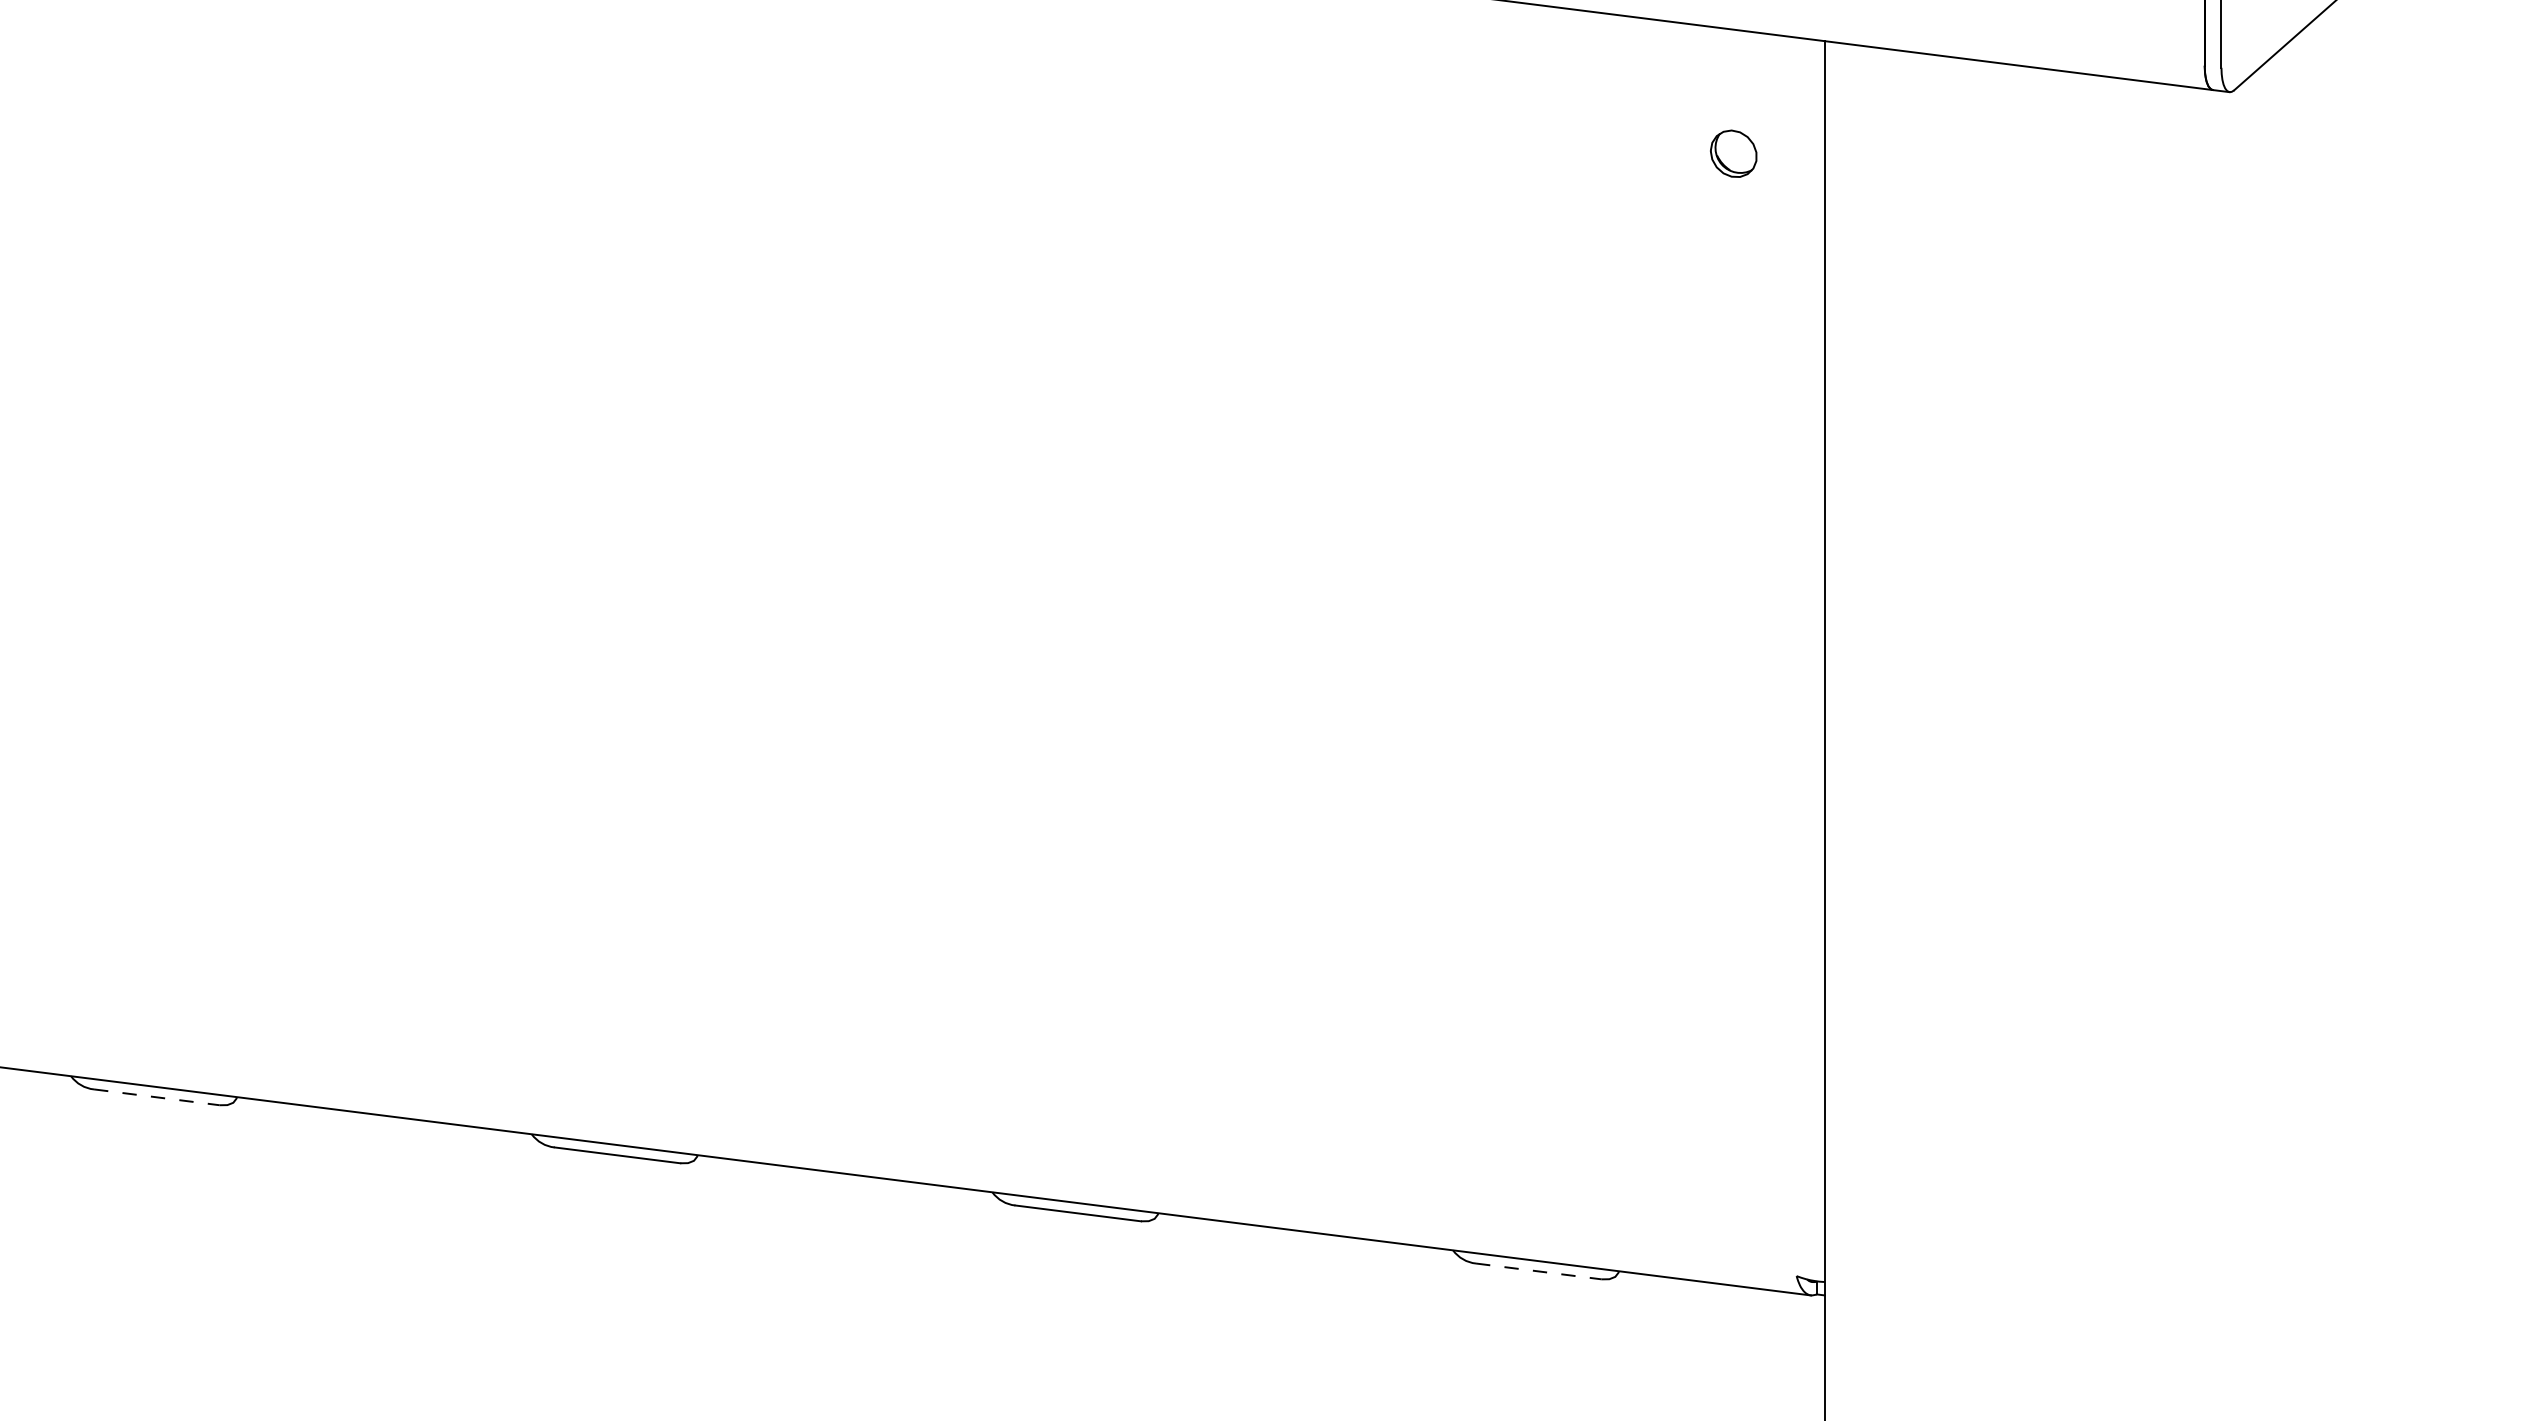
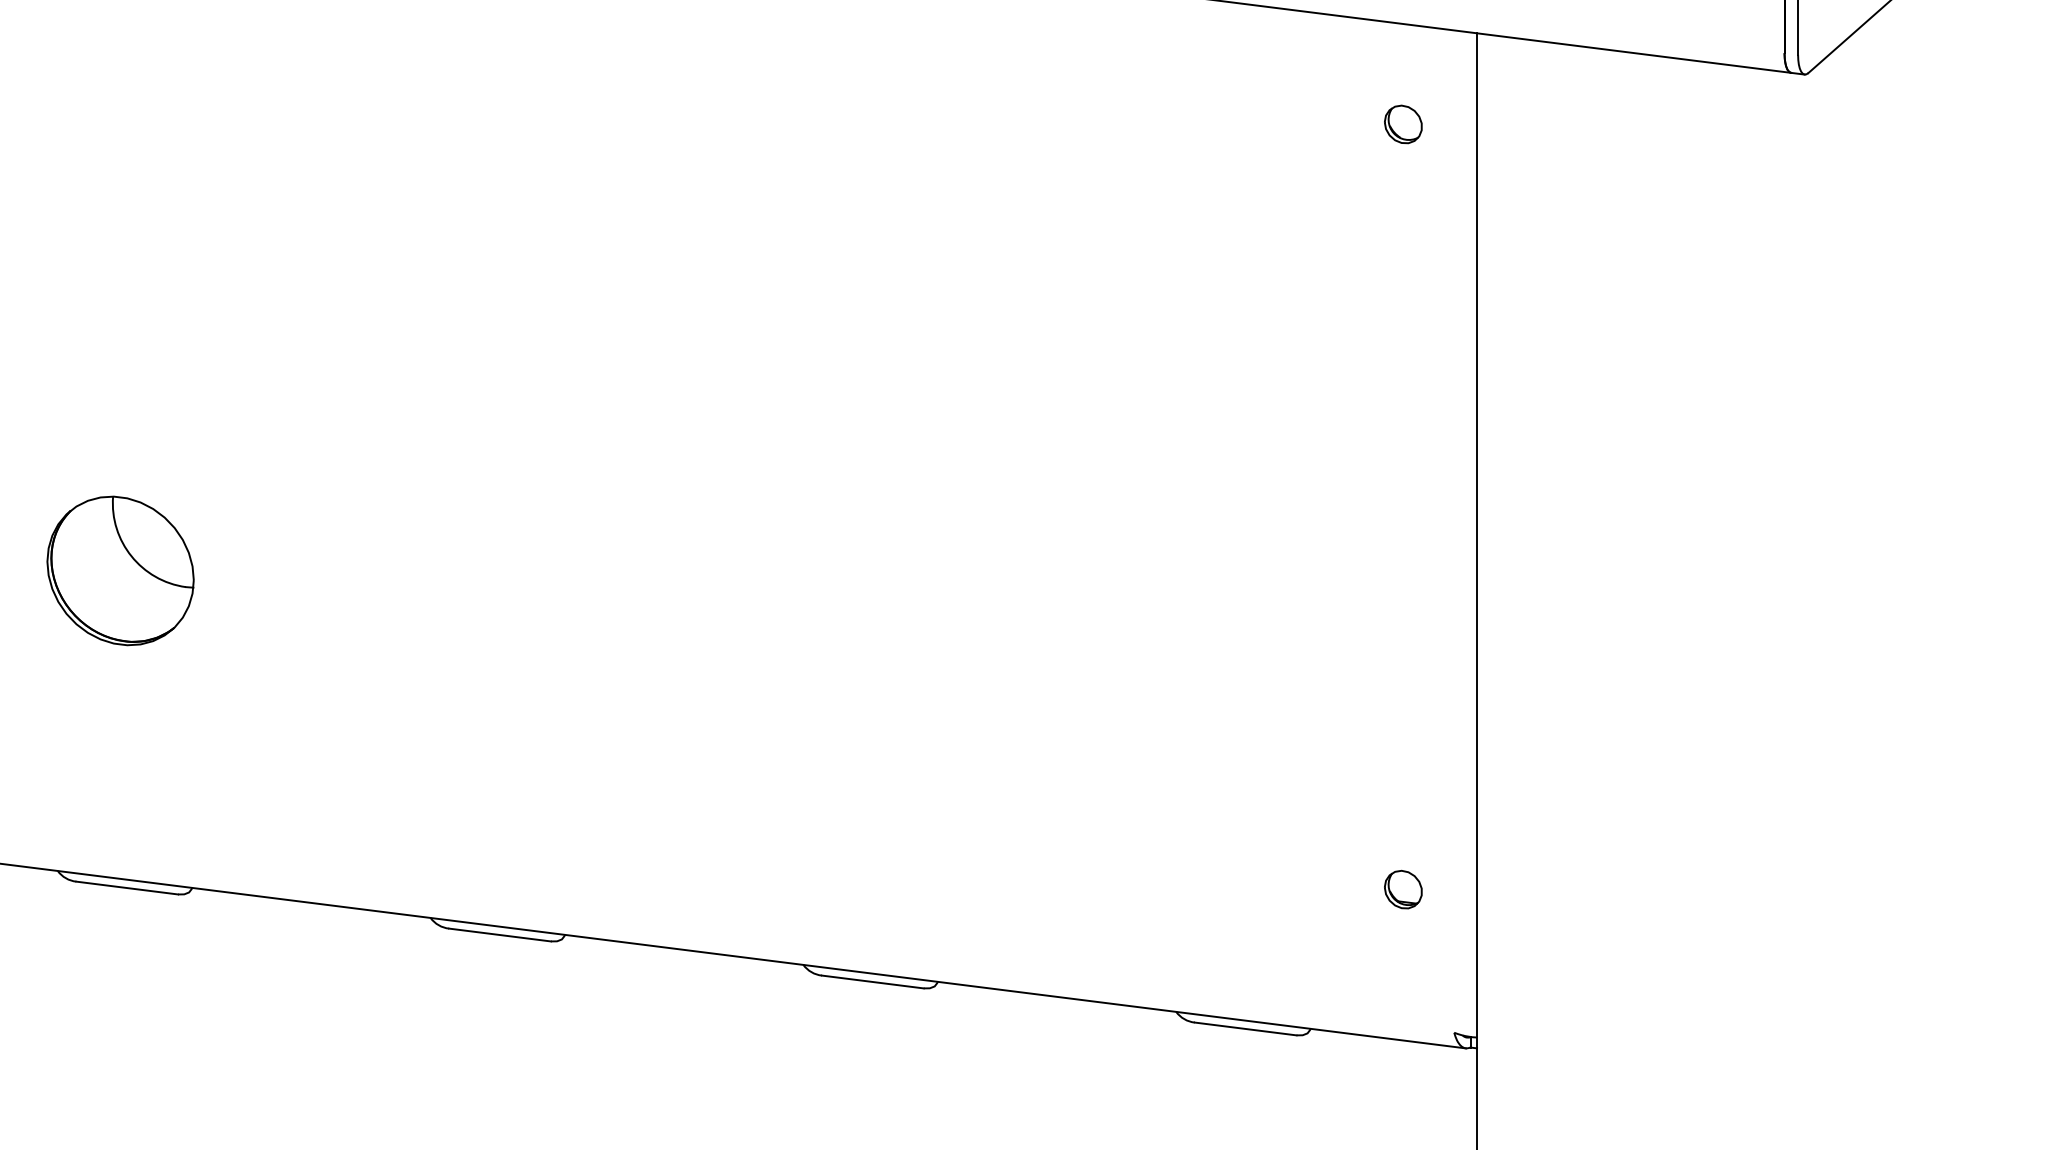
part: (148, 705) -> (120, 570), added
line: (157, 1097) -> (127, 888), dashed -> solid
part: (1733, 1099) -> (1403, 889), added
line: (1539, 1271) -> (1246, 1029), dashed -> solid

